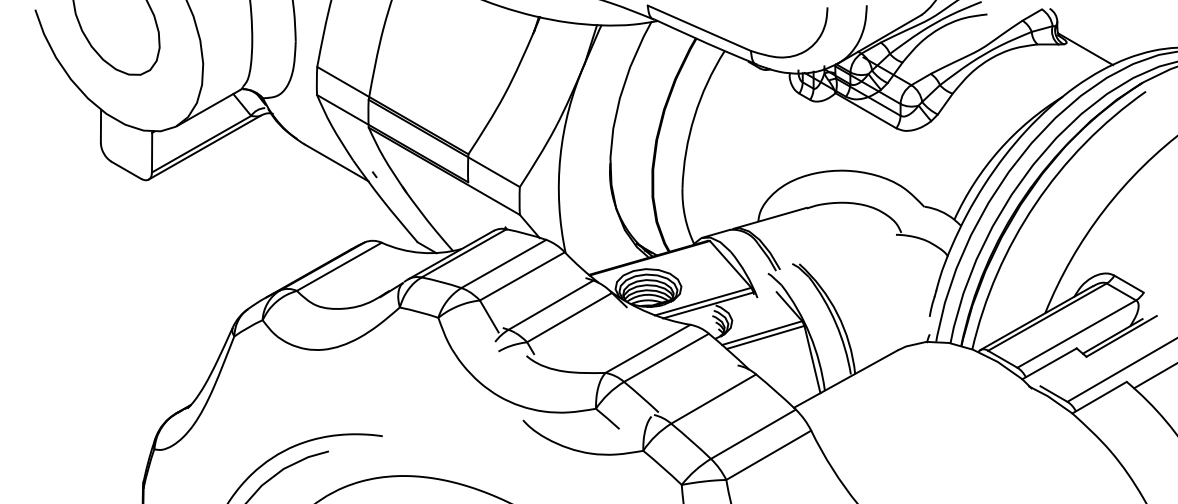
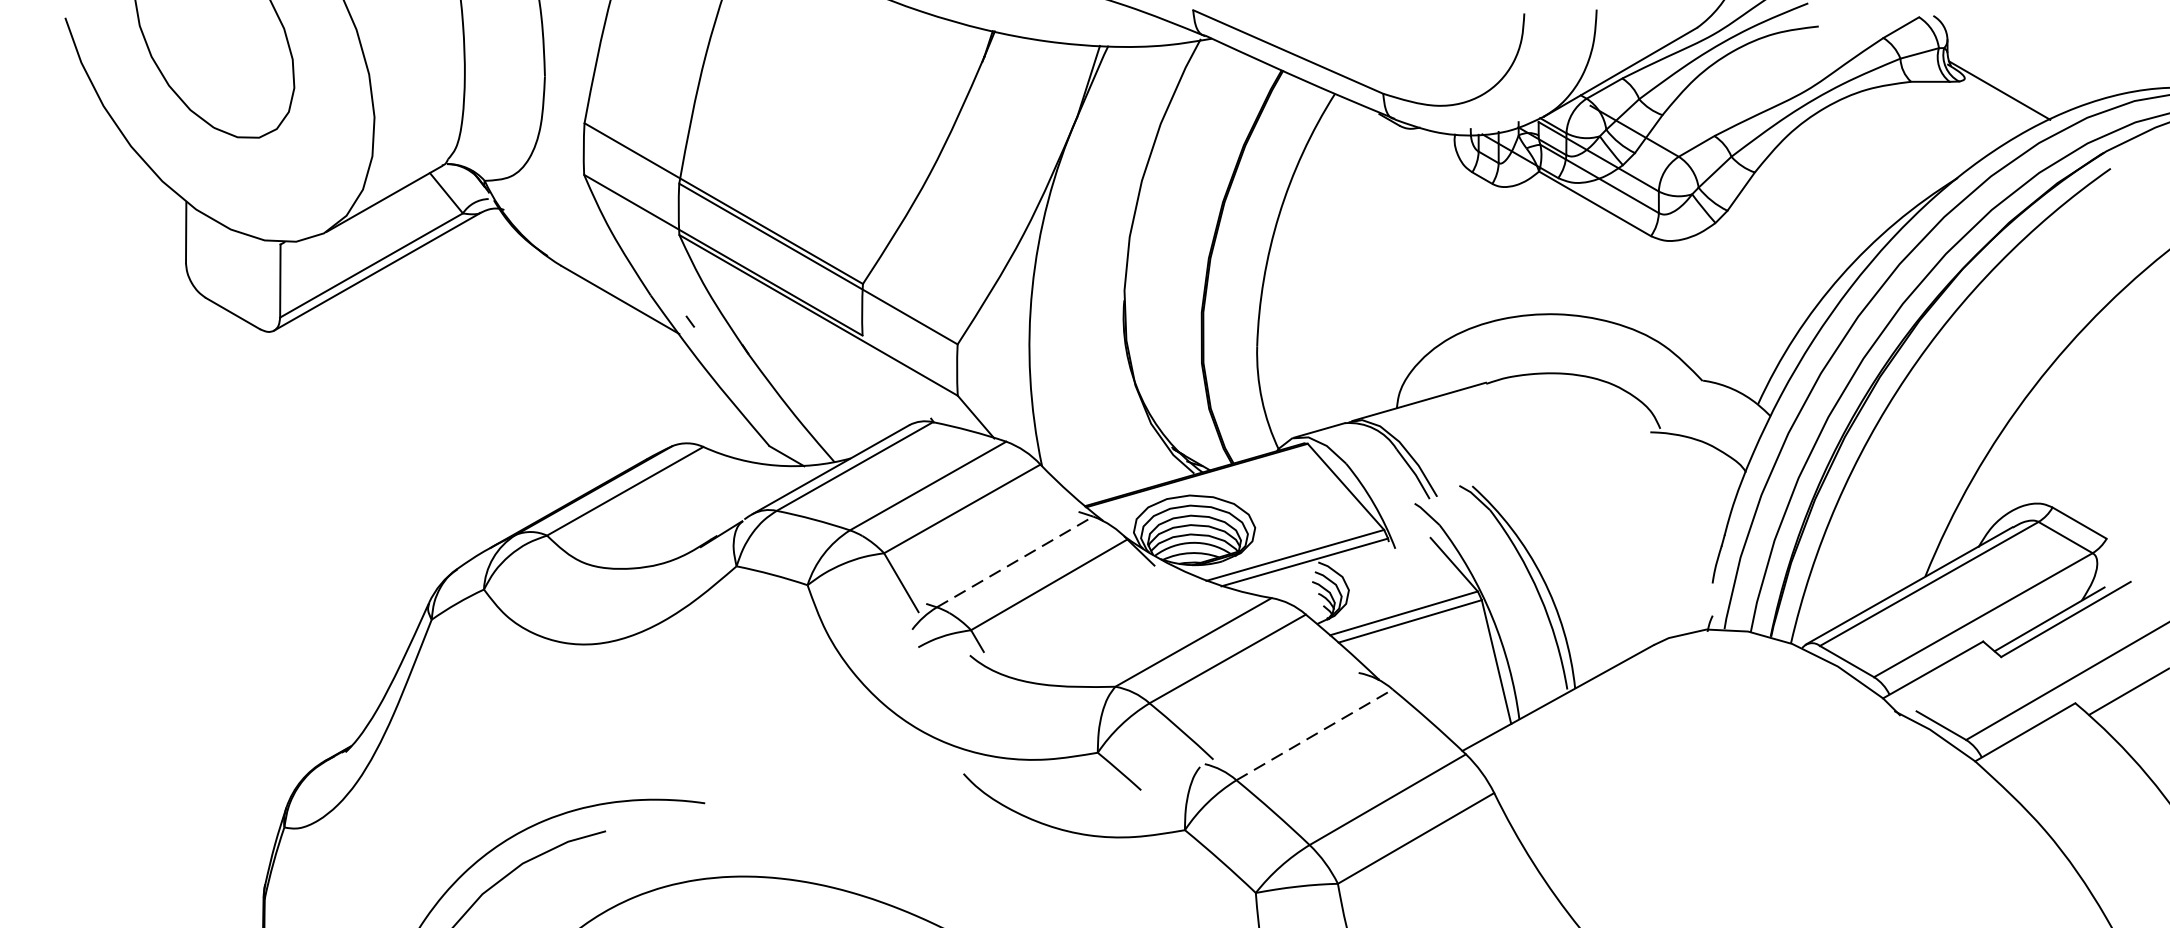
line: (551, 304) -> (1015, 560), solid -> dashed
line: (714, 398) -> (1316, 733), solid -> dashed

